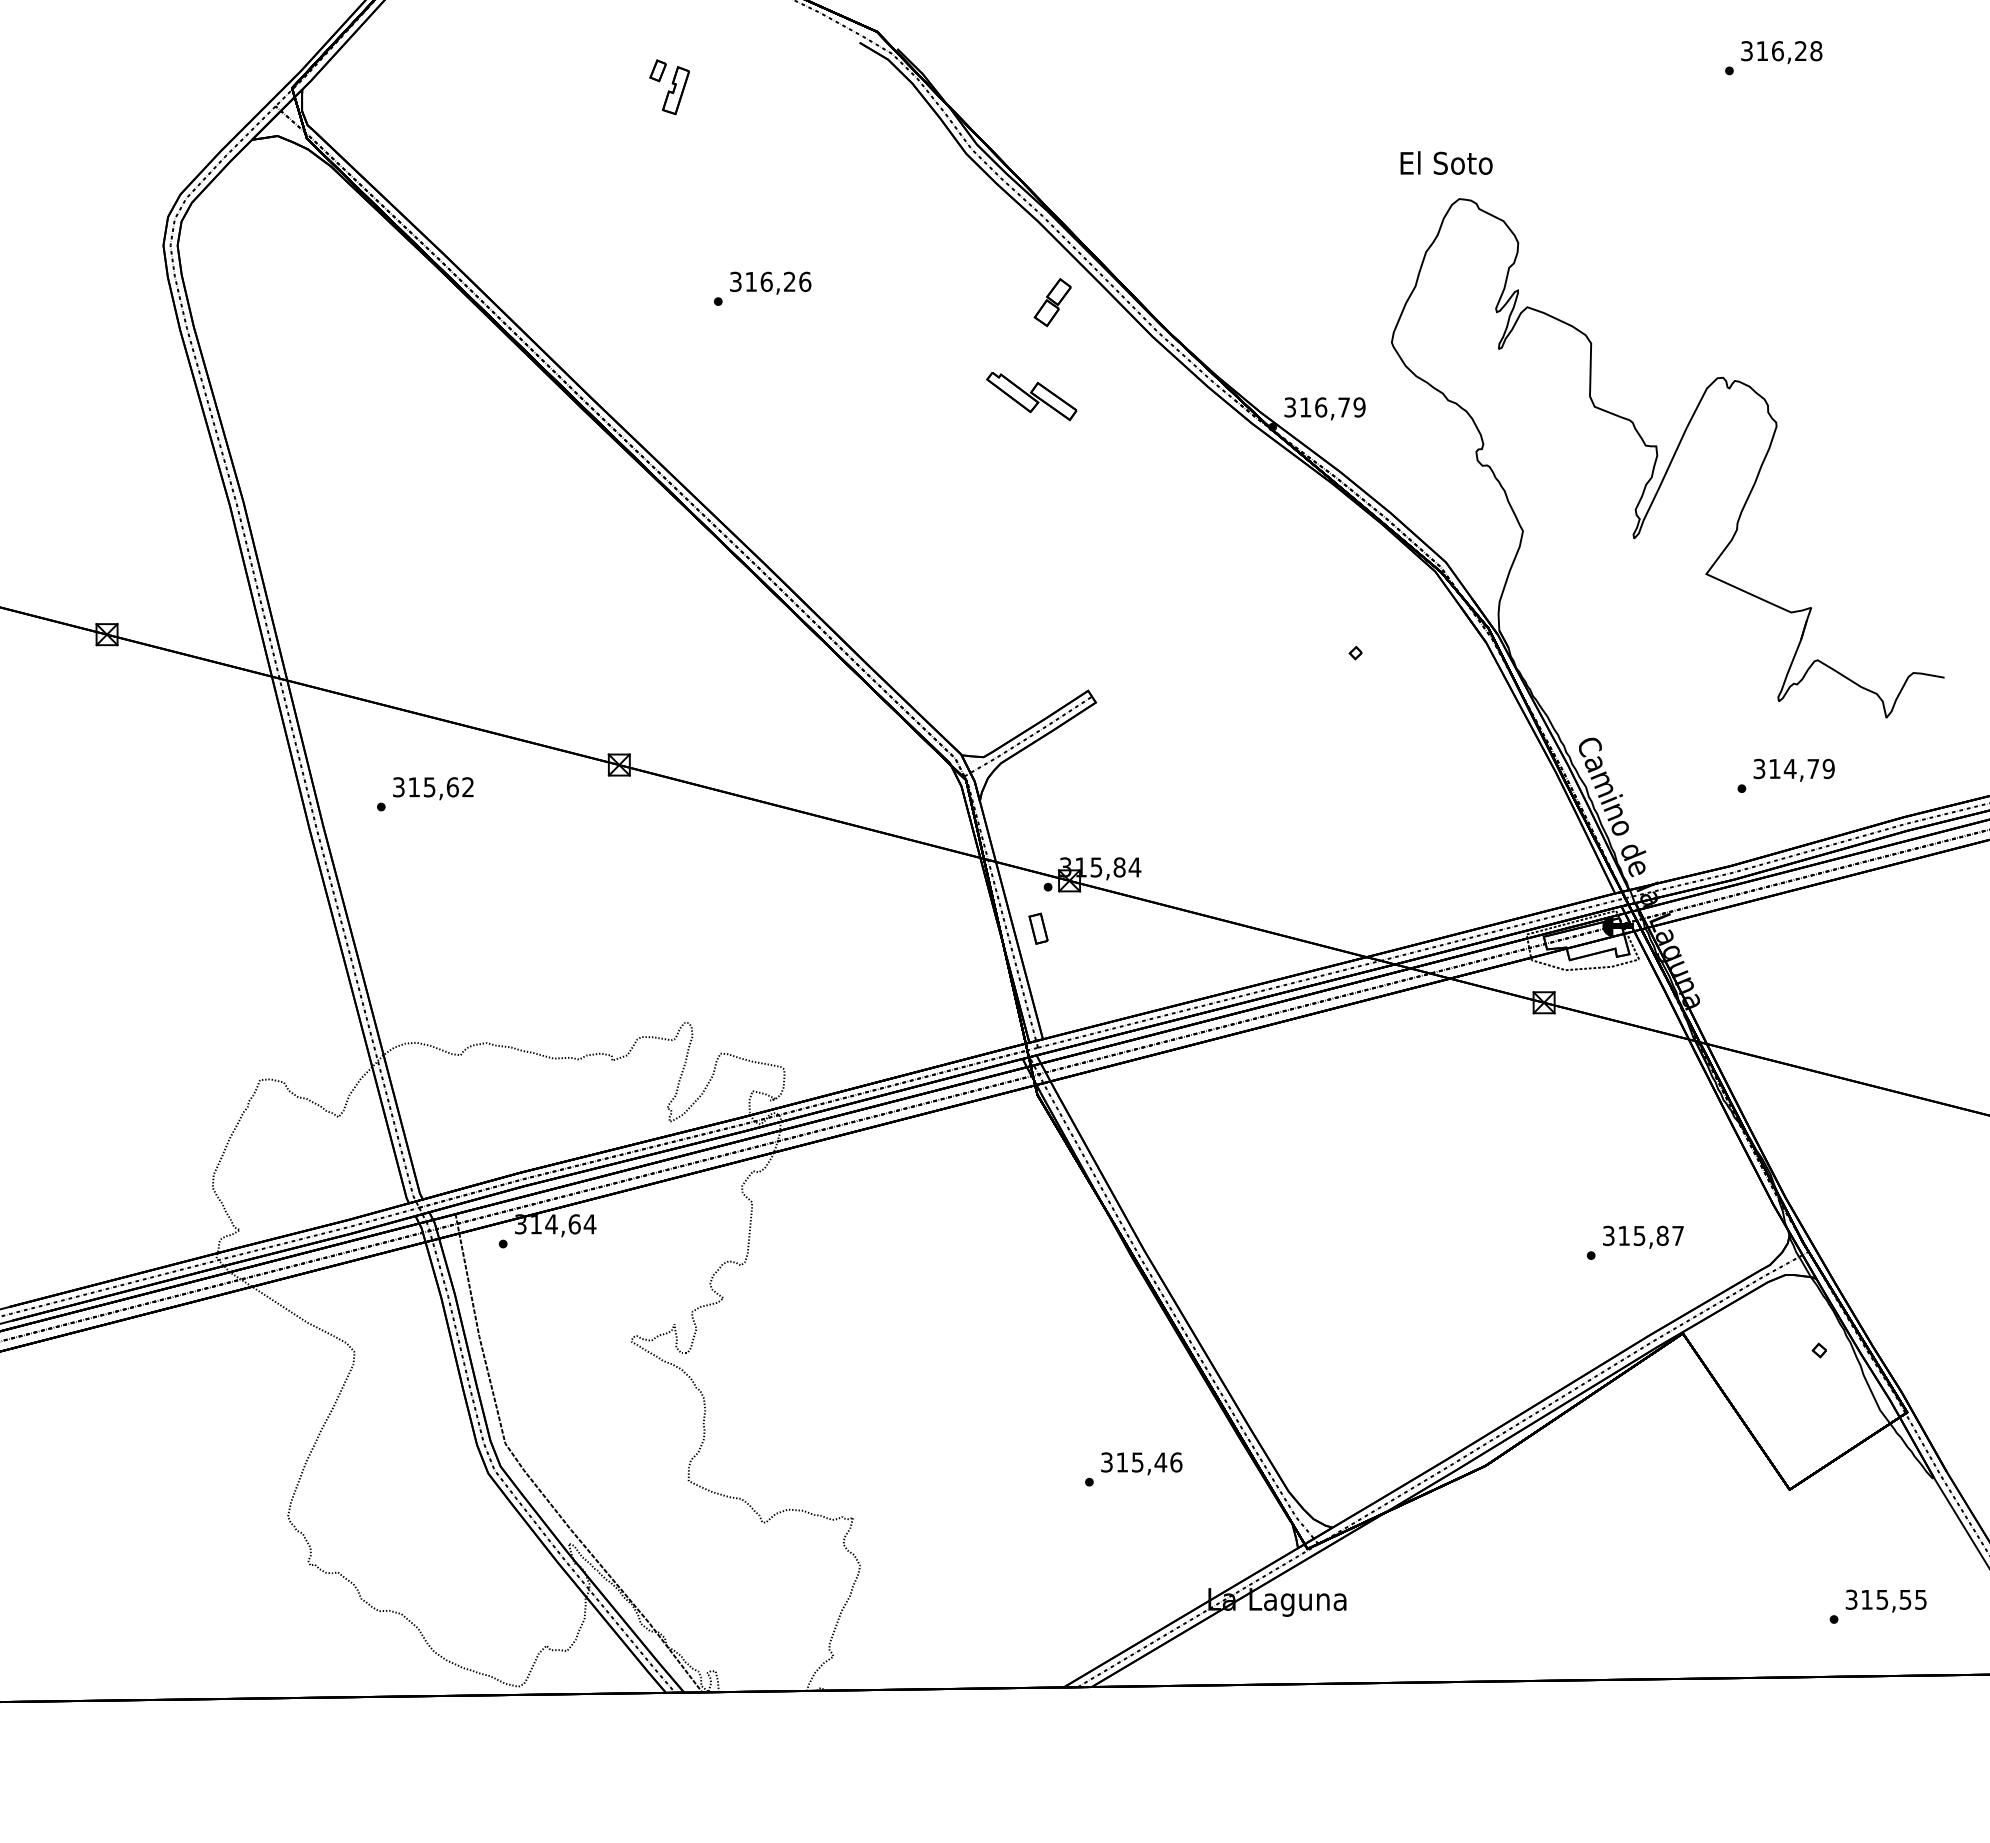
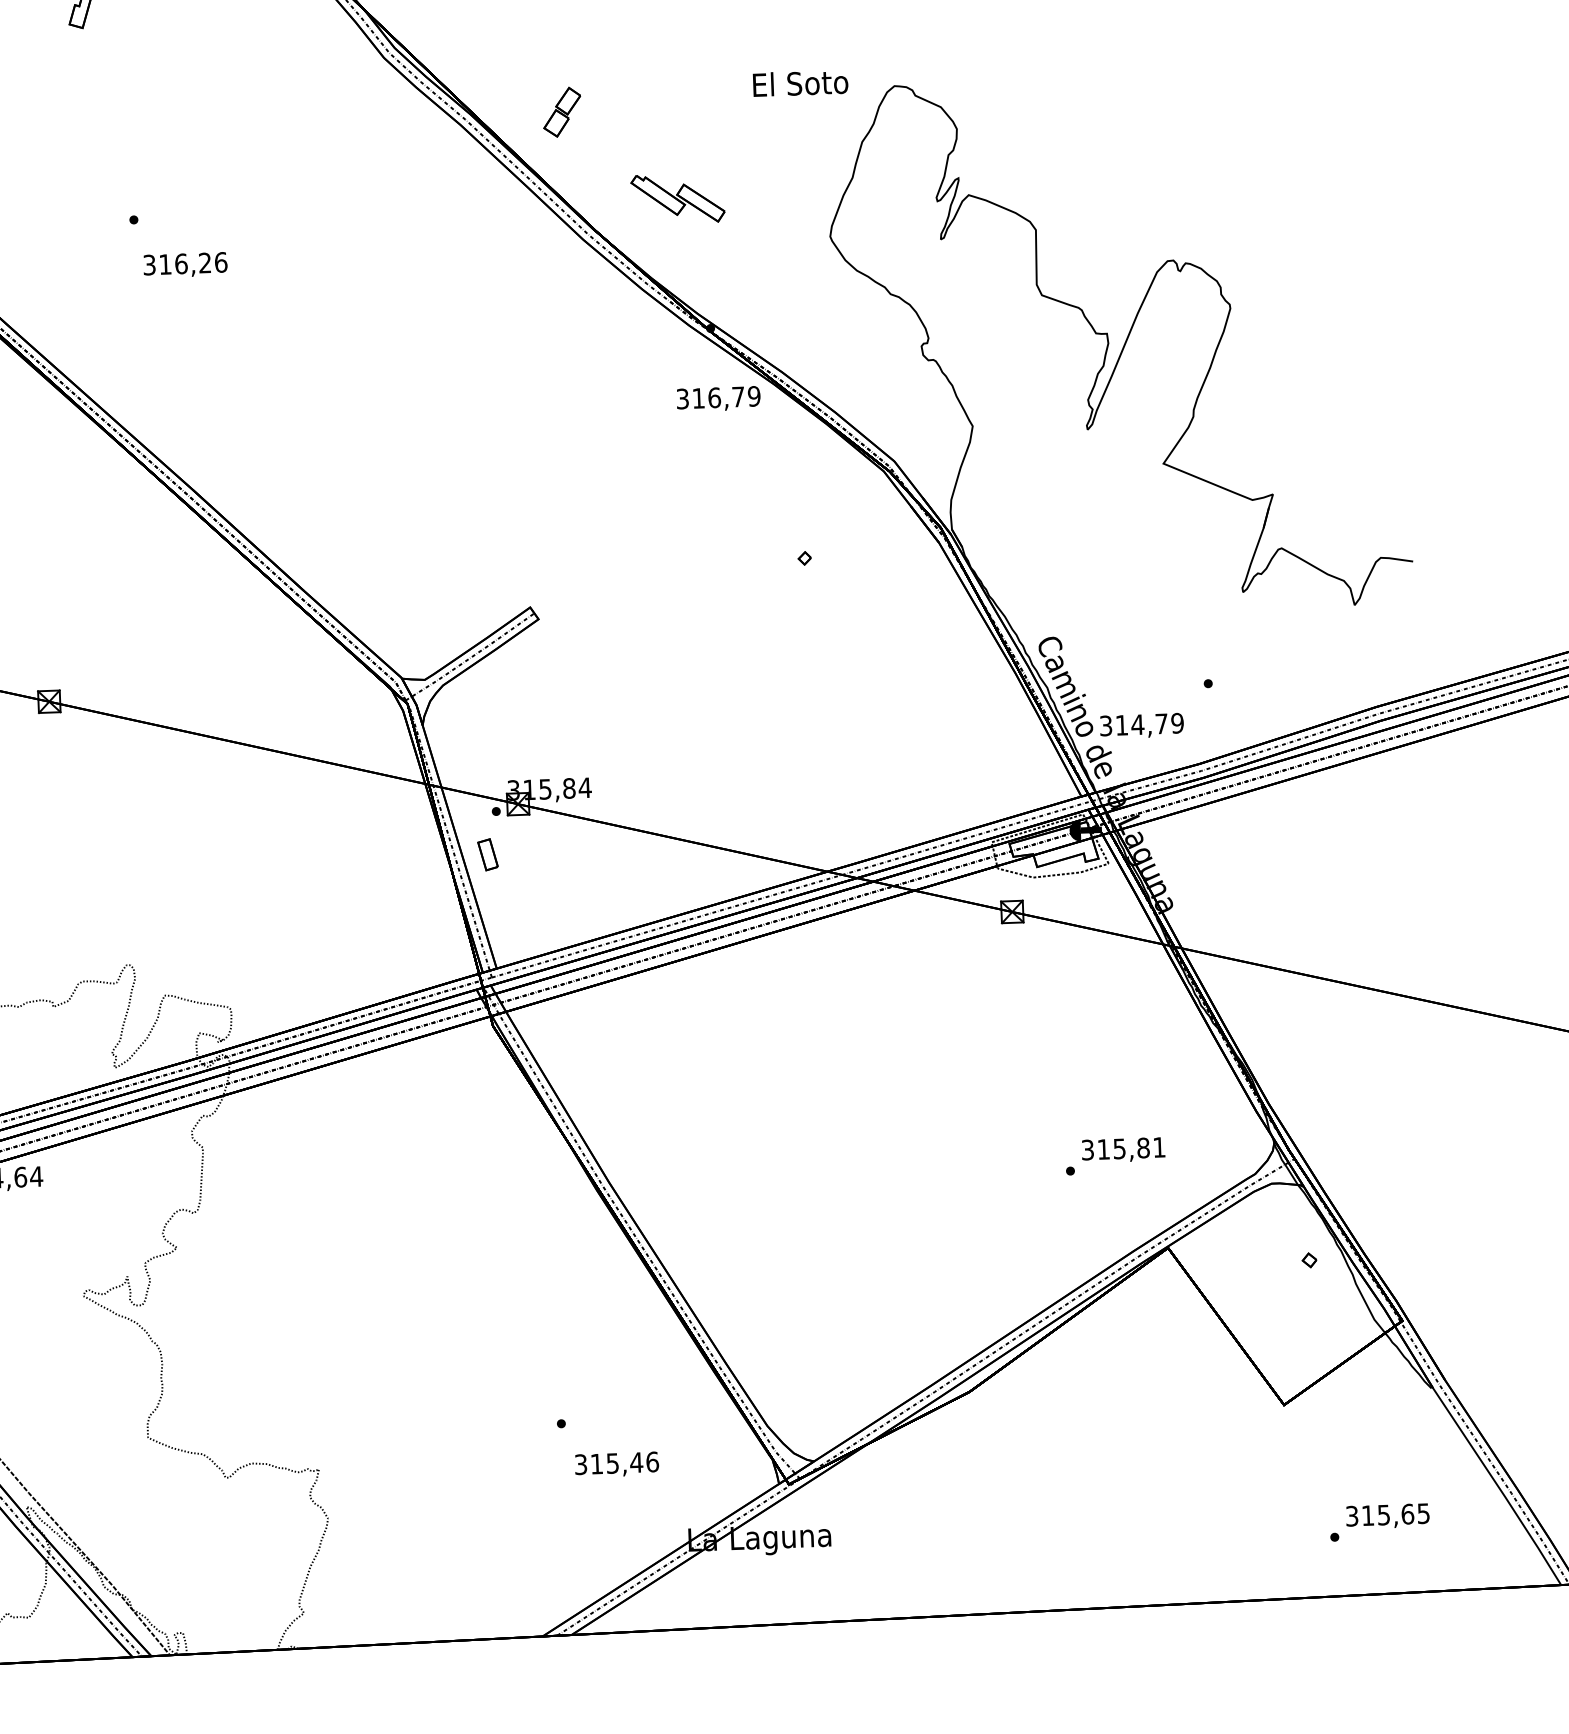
text: (1446, 162) -> (800, 82), moved
text: (770, 282) -> (185, 264), moved
part: (1052, 302) -> (561, 112), moved
part: (1031, 396) -> (677, 198), moved
text: (1324, 408) -> (718, 398), moved
text: (1793, 769) -> (1141, 725), moved
text: (1677, 1235) -> (1158, 1147), 315,87 -> 315,81
text: (1141, 1463) -> (616, 1464), moved
text: (1905, 1599) -> (1407, 1513), 315,55 -> 315,65

